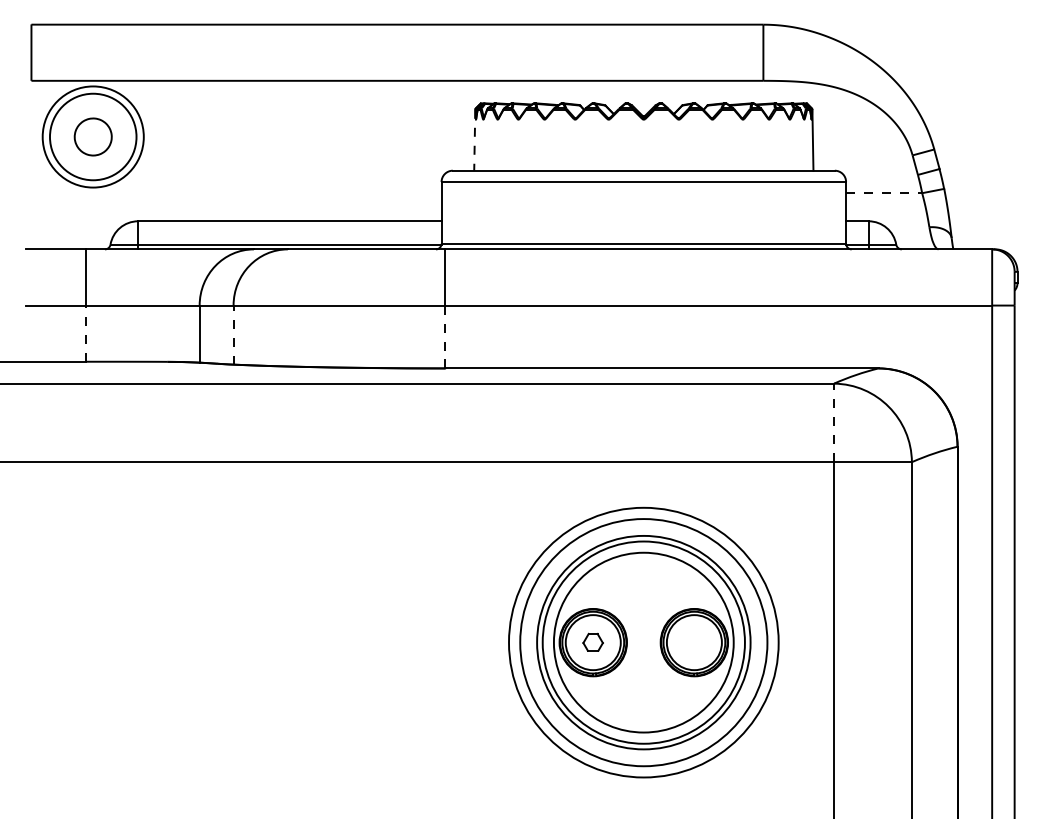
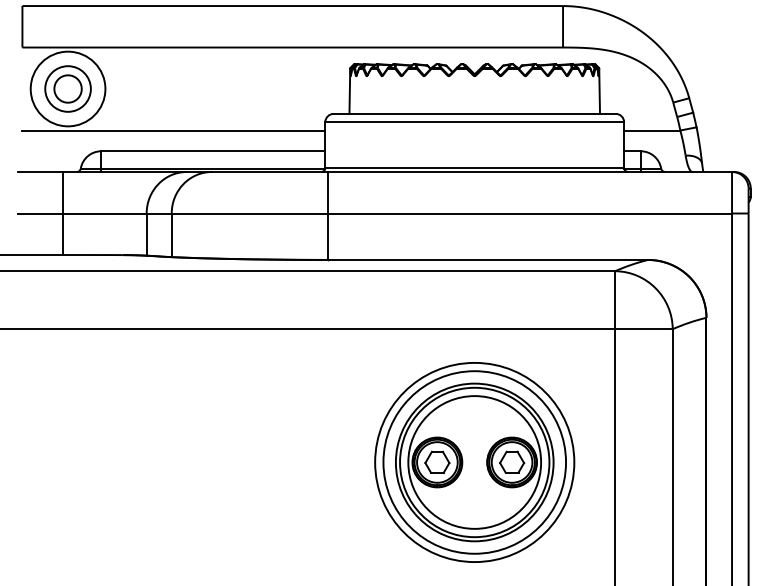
circle: (93, 136) -> (68, 88), size x0.71
line: (474, 140) -> (349, 91), dashed -> solid
line: (236, 193) -> (173, 130), added
line: (884, 193) -> (652, 130), dashed -> solid
line: (85, 333) -> (62, 234), dashed -> solid
line: (233, 335) -> (171, 235), dashed -> solid
line: (445, 337) -> (328, 237), dashed -> solid
line: (834, 422) -> (615, 299), dashed -> solid
part: (592, 642) -> (436, 462), size x1.67
part: (694, 642) -> (512, 462), added

